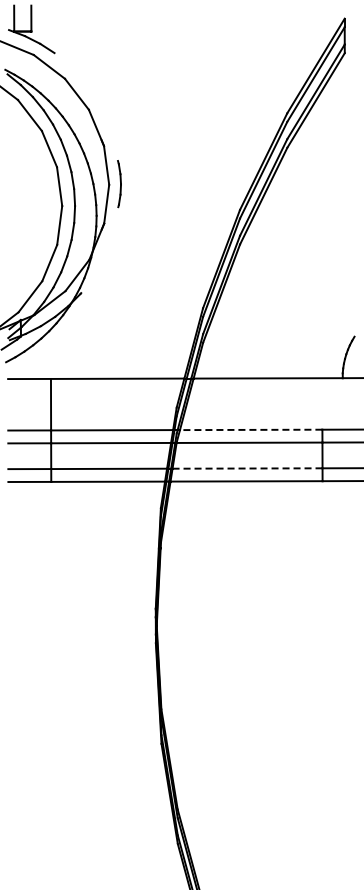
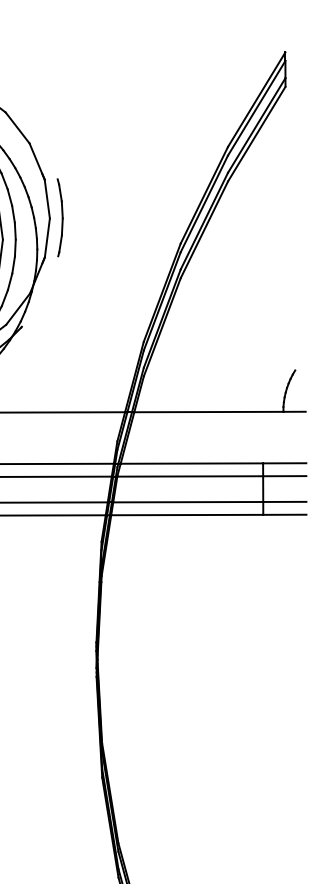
part: (119, 183) -> (60, 217), size x1.67
line: (250, 429) -> (191, 463), dashed -> solid
line: (247, 468) -> (188, 502), dashed -> solid

